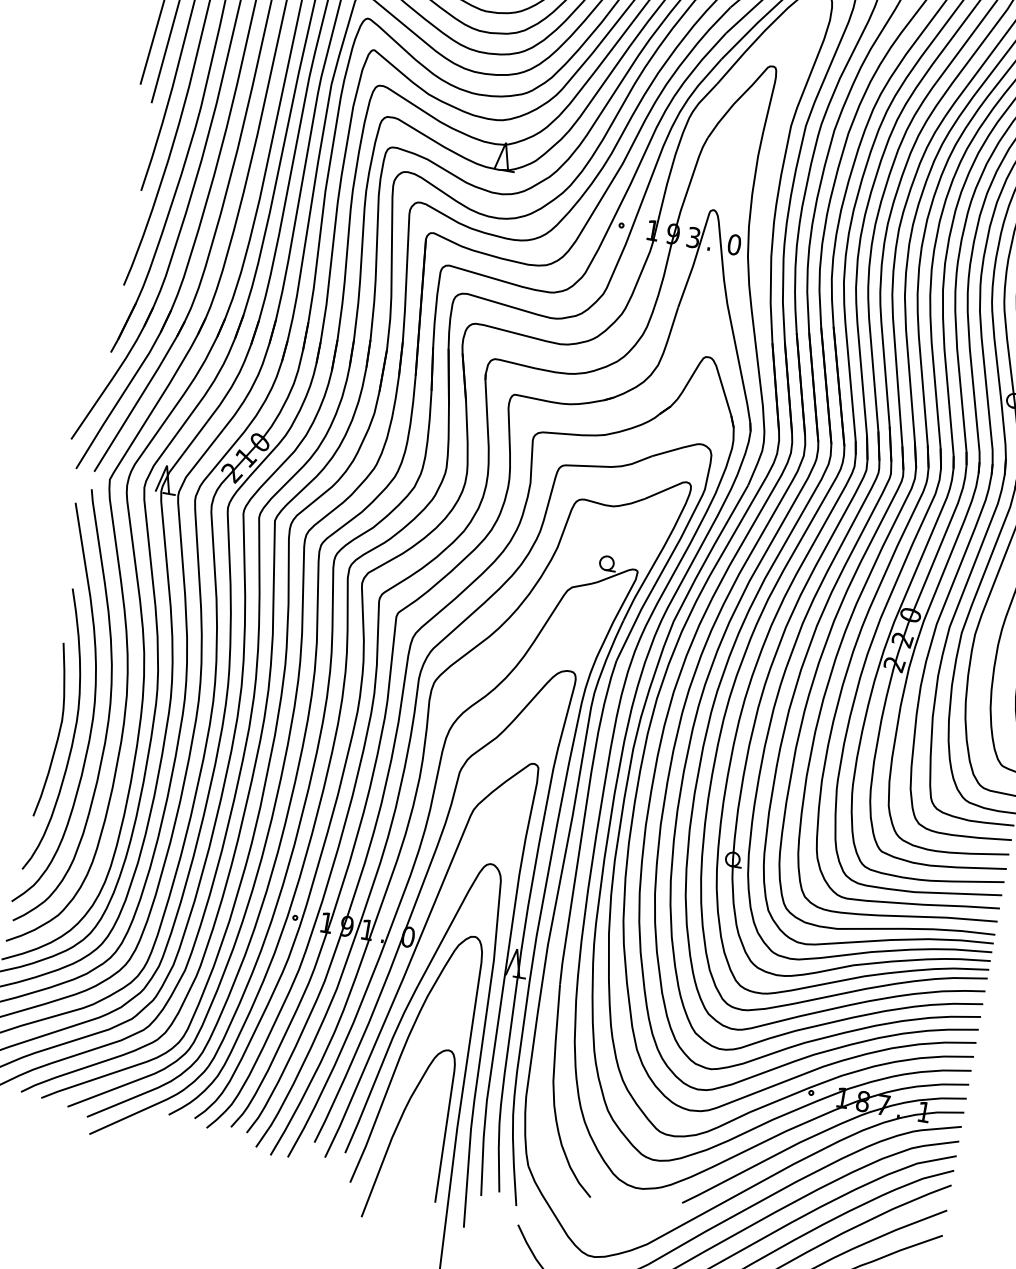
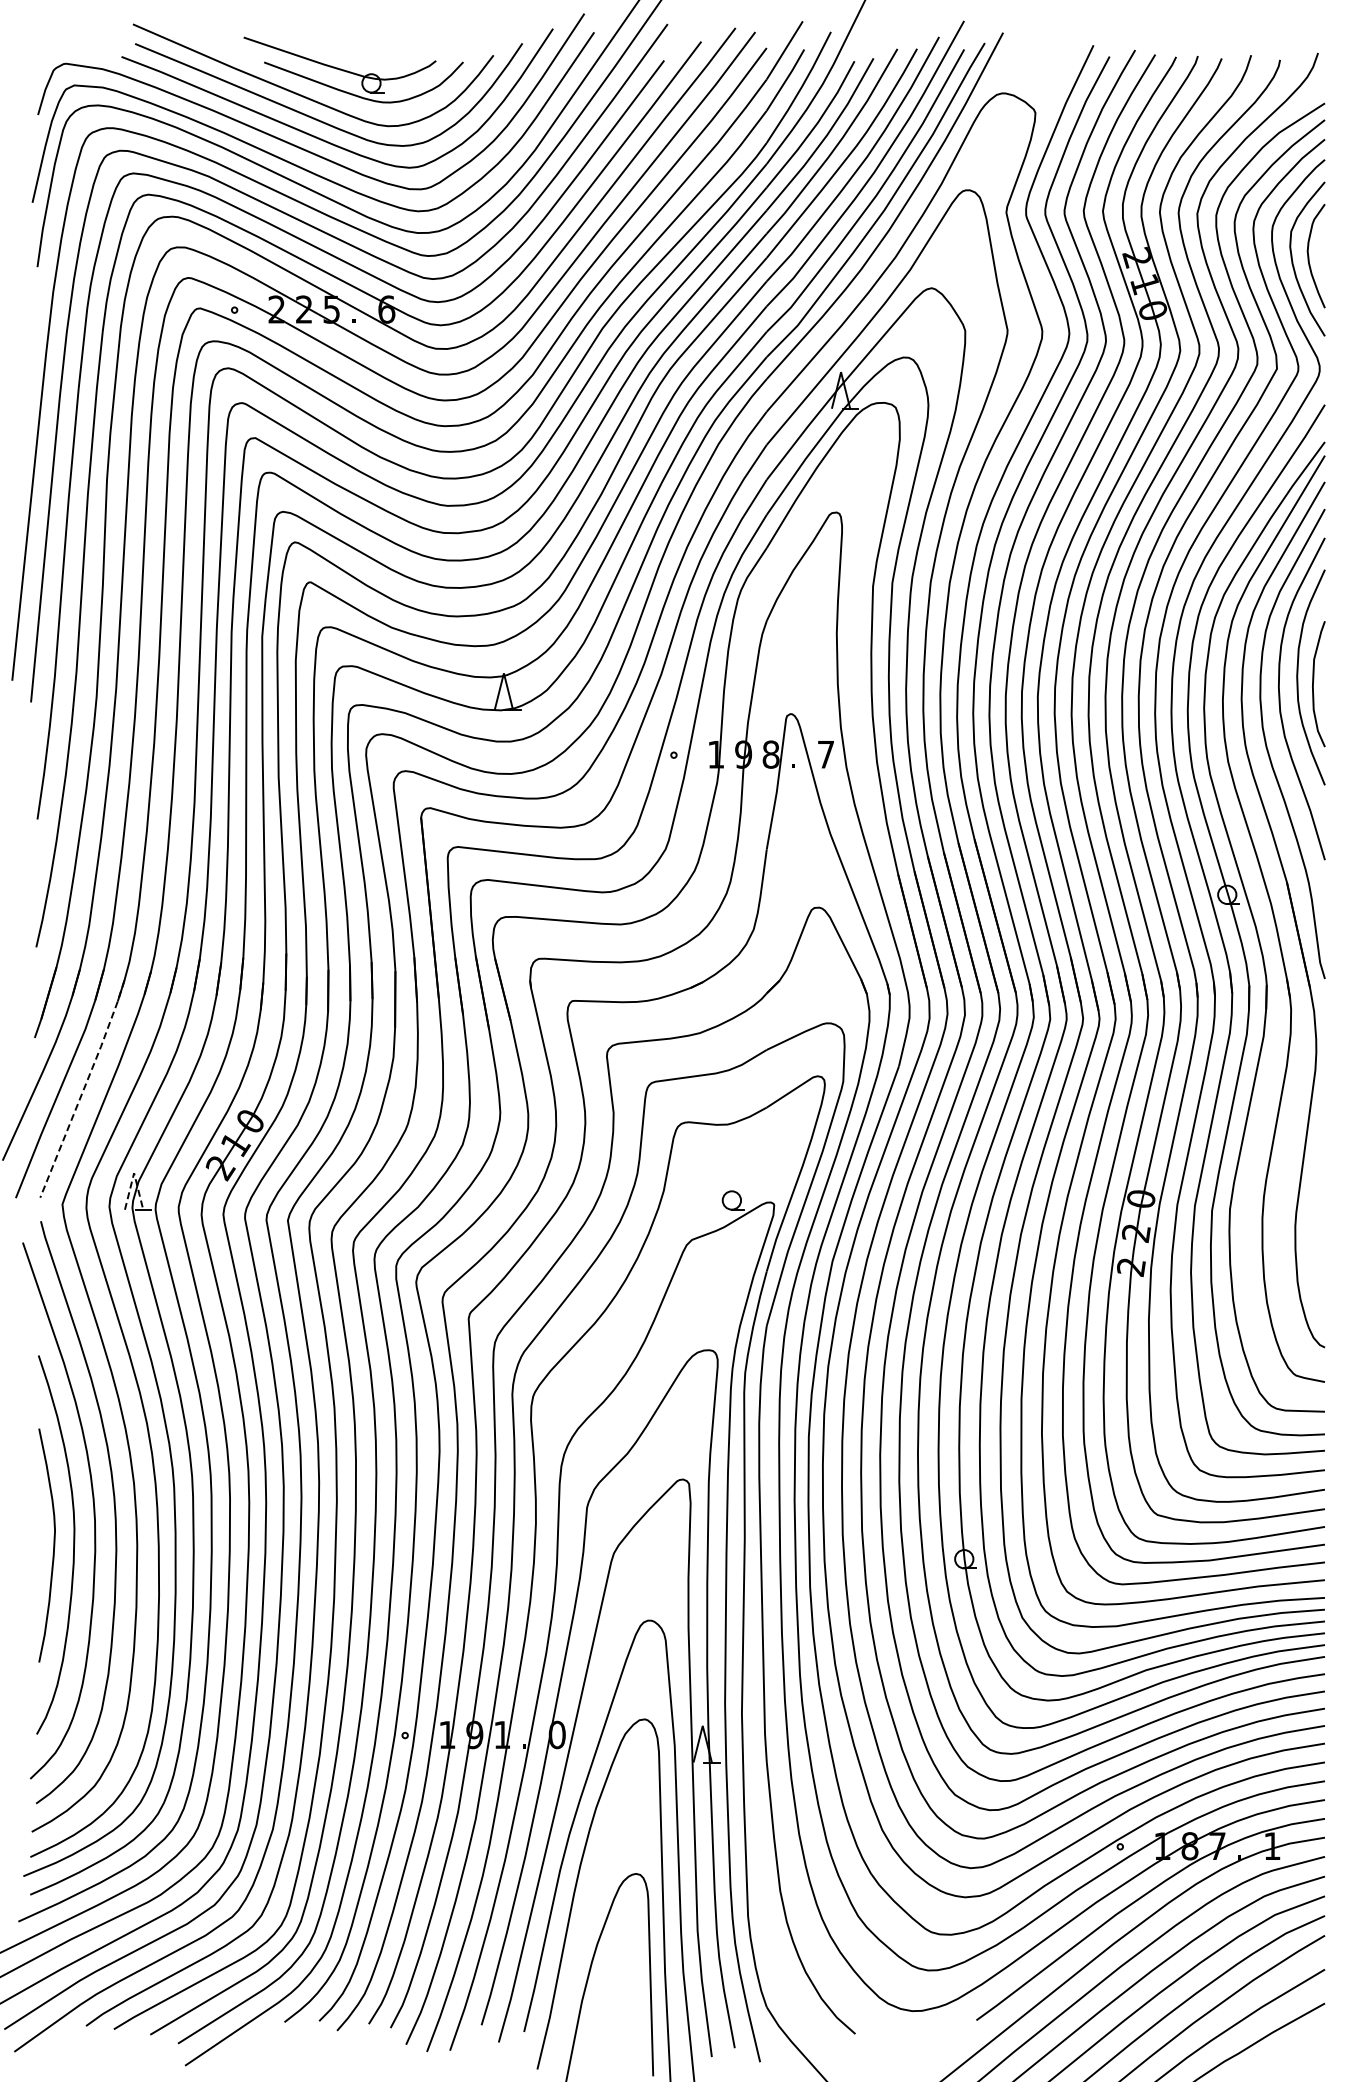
text: (693, 237) -> (770, 754), 3 -> 8
text: (734, 244) -> (825, 754), 0 -> 7
line: (141, 396) -> (84, 1088), solid -> dashed
line: (167, 465) -> (134, 1173), solid -> dashed

